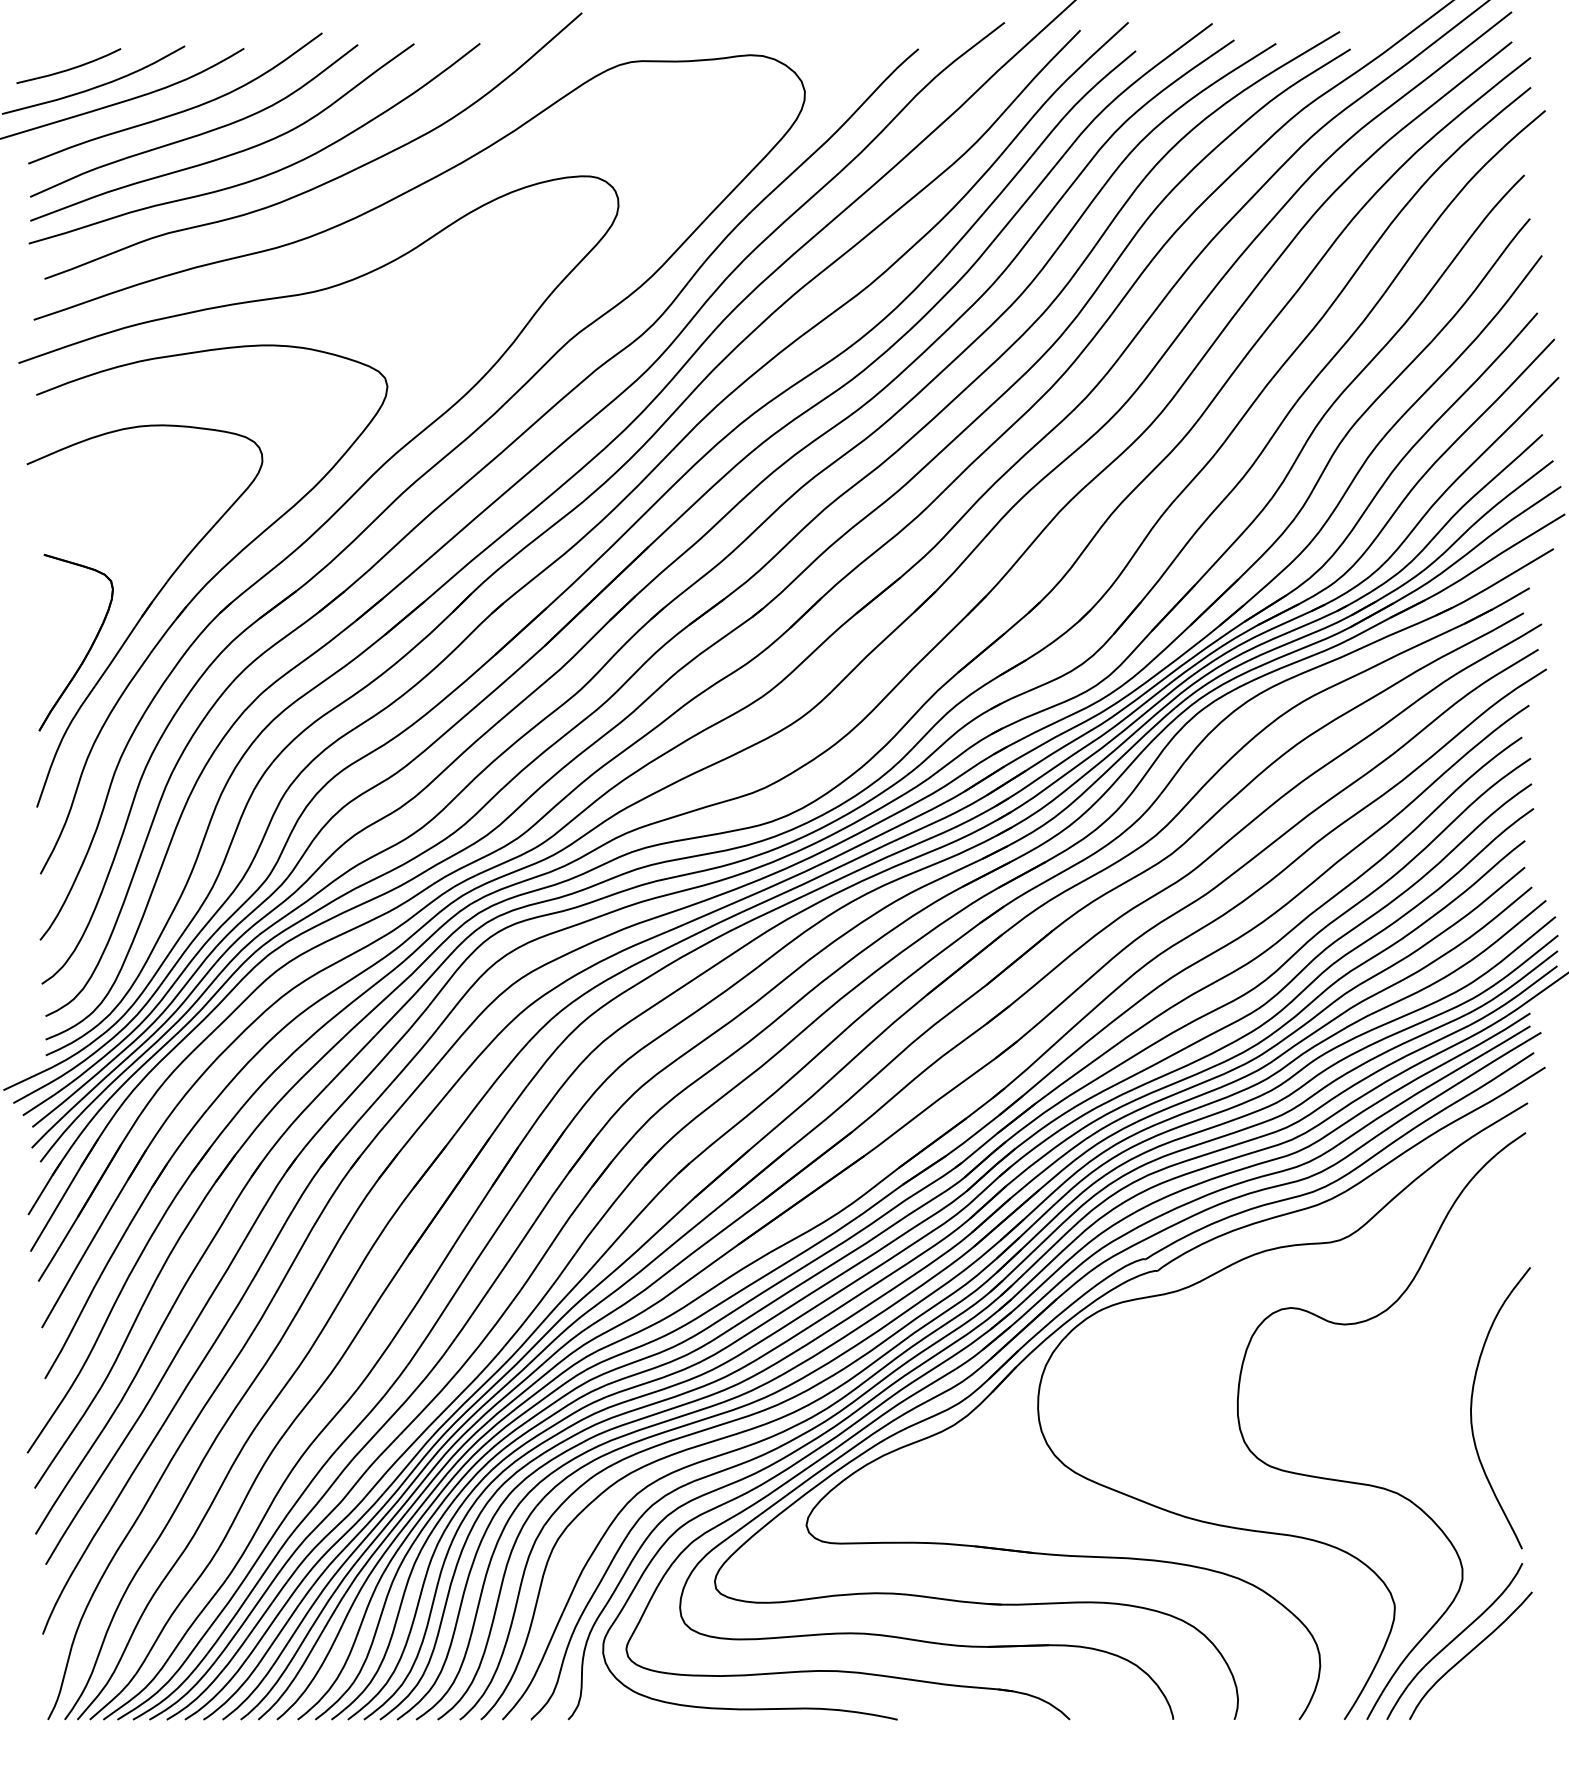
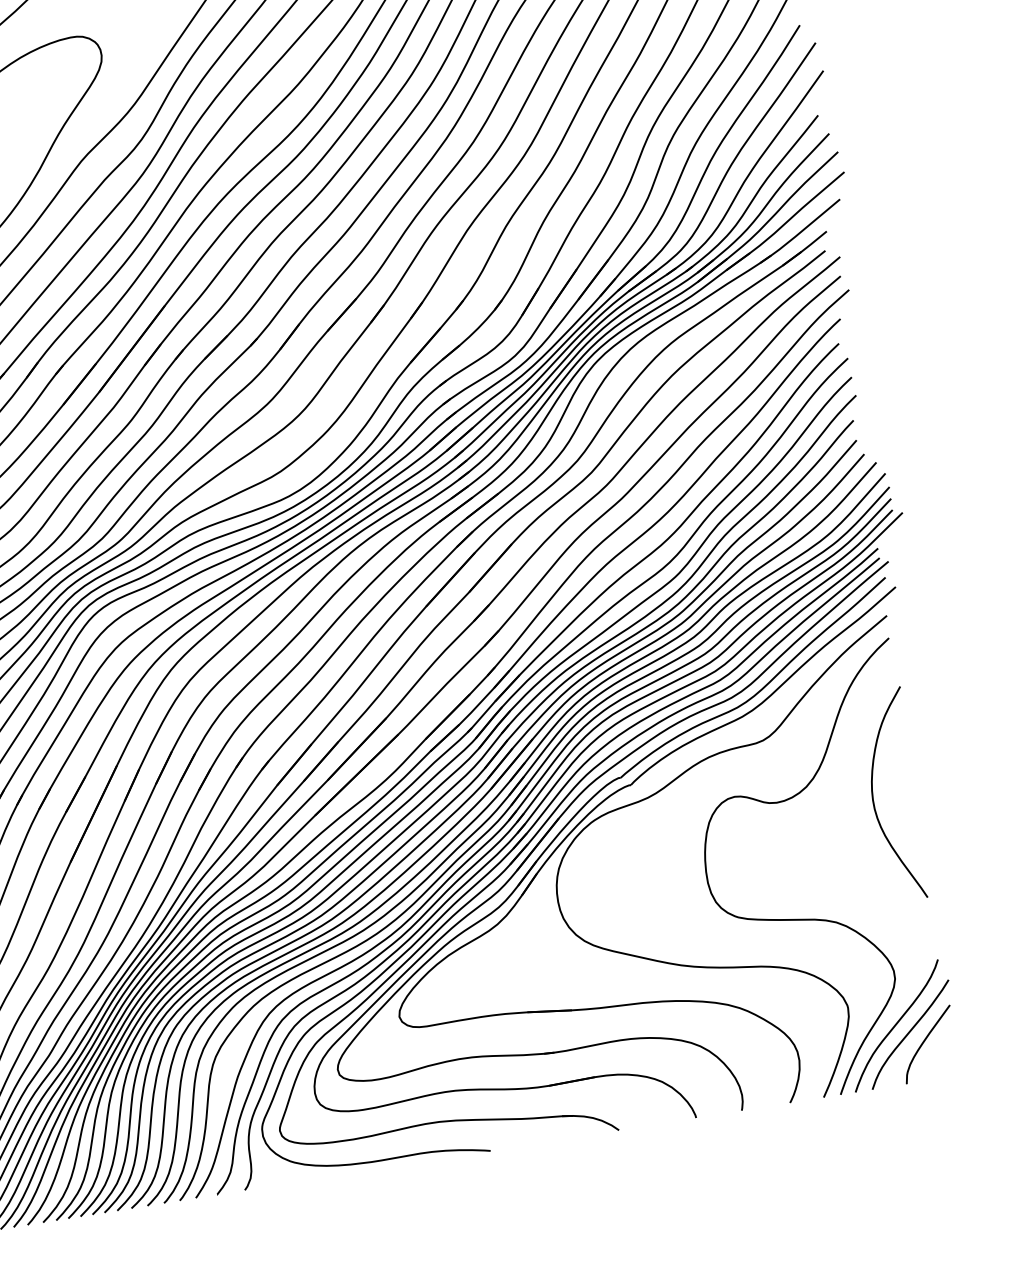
curve: (1472, 1406) -> (873, 797), moved
curve: (1488, 1667) -> (925, 1041), added

